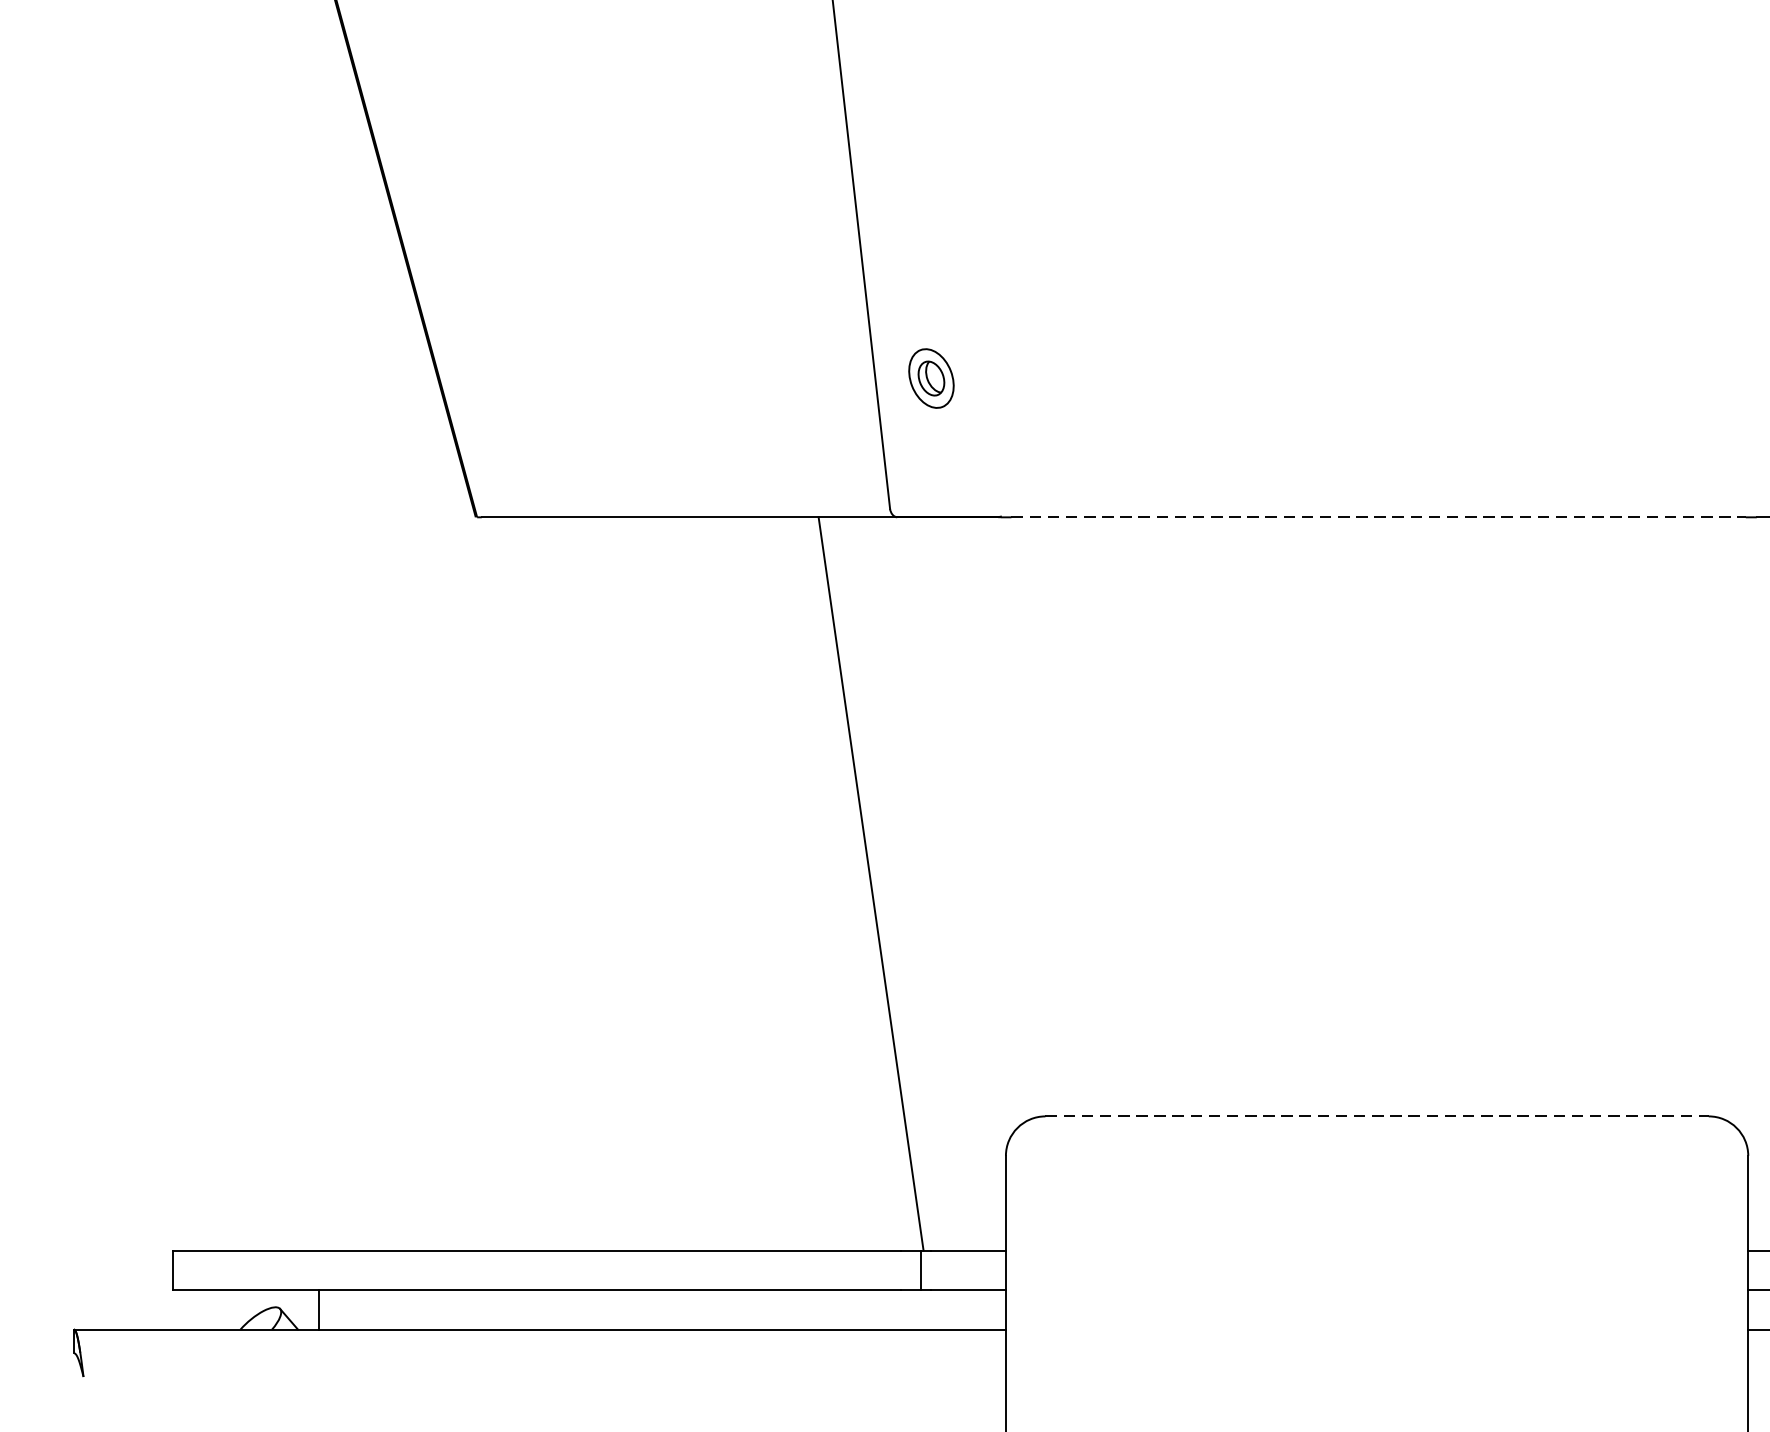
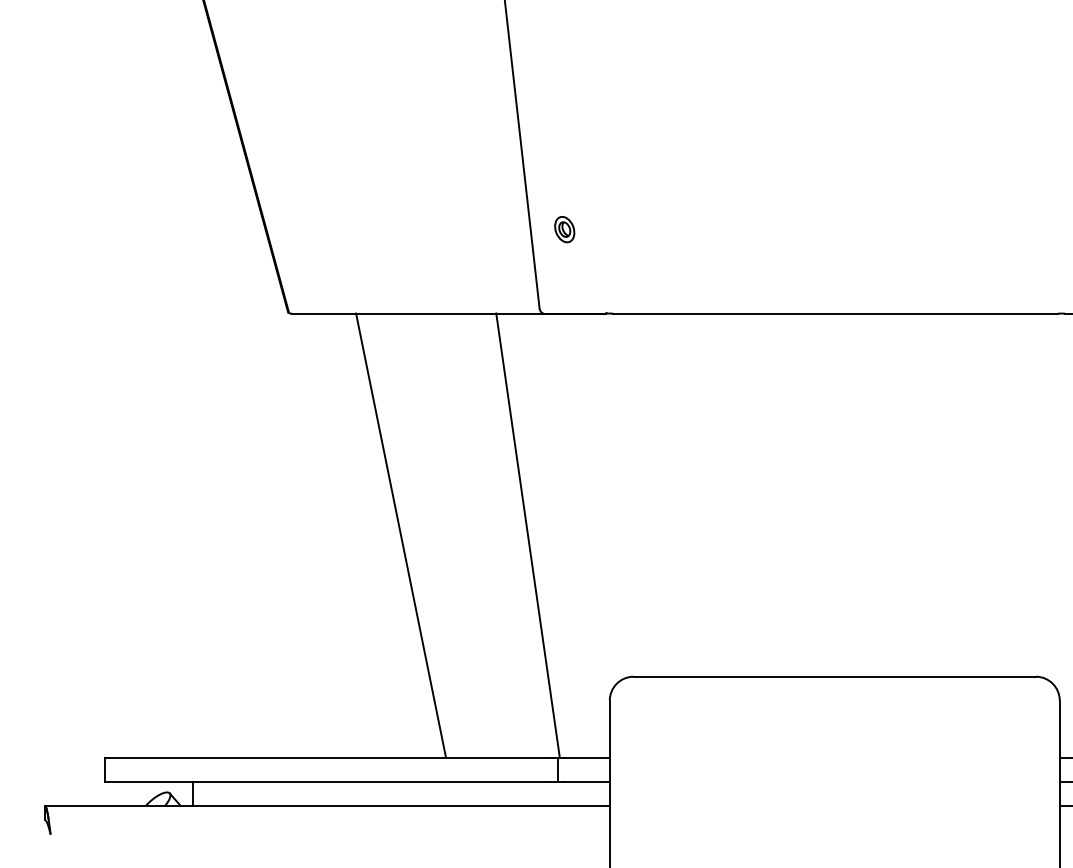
part: (931, 378) -> (564, 229), size x0.71
line: (1378, 517) -> (835, 313), dashed -> solid
line: (662, 883) -> (401, 535), added
line: (1378, 1116) -> (835, 676), dashed -> solid

